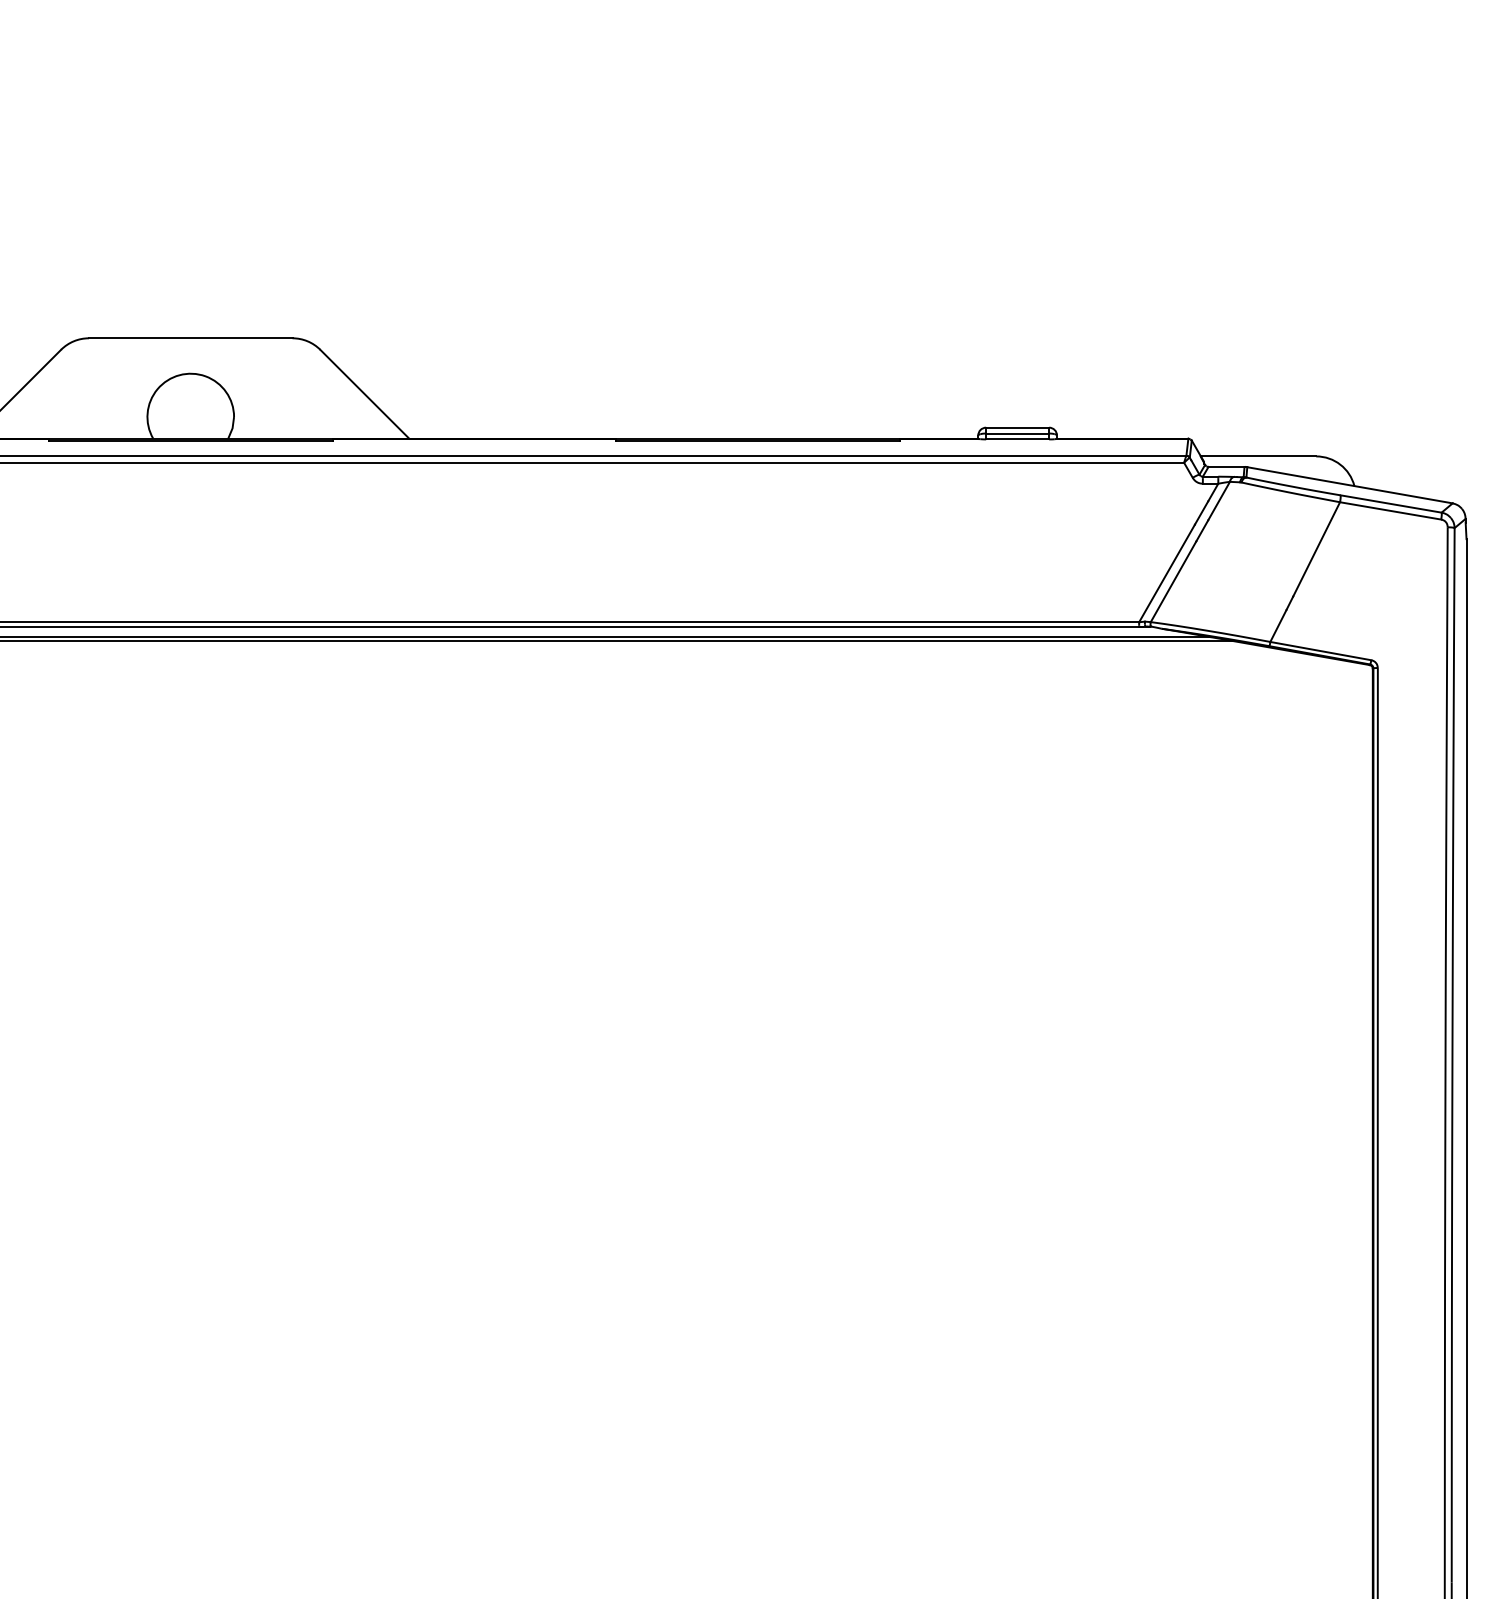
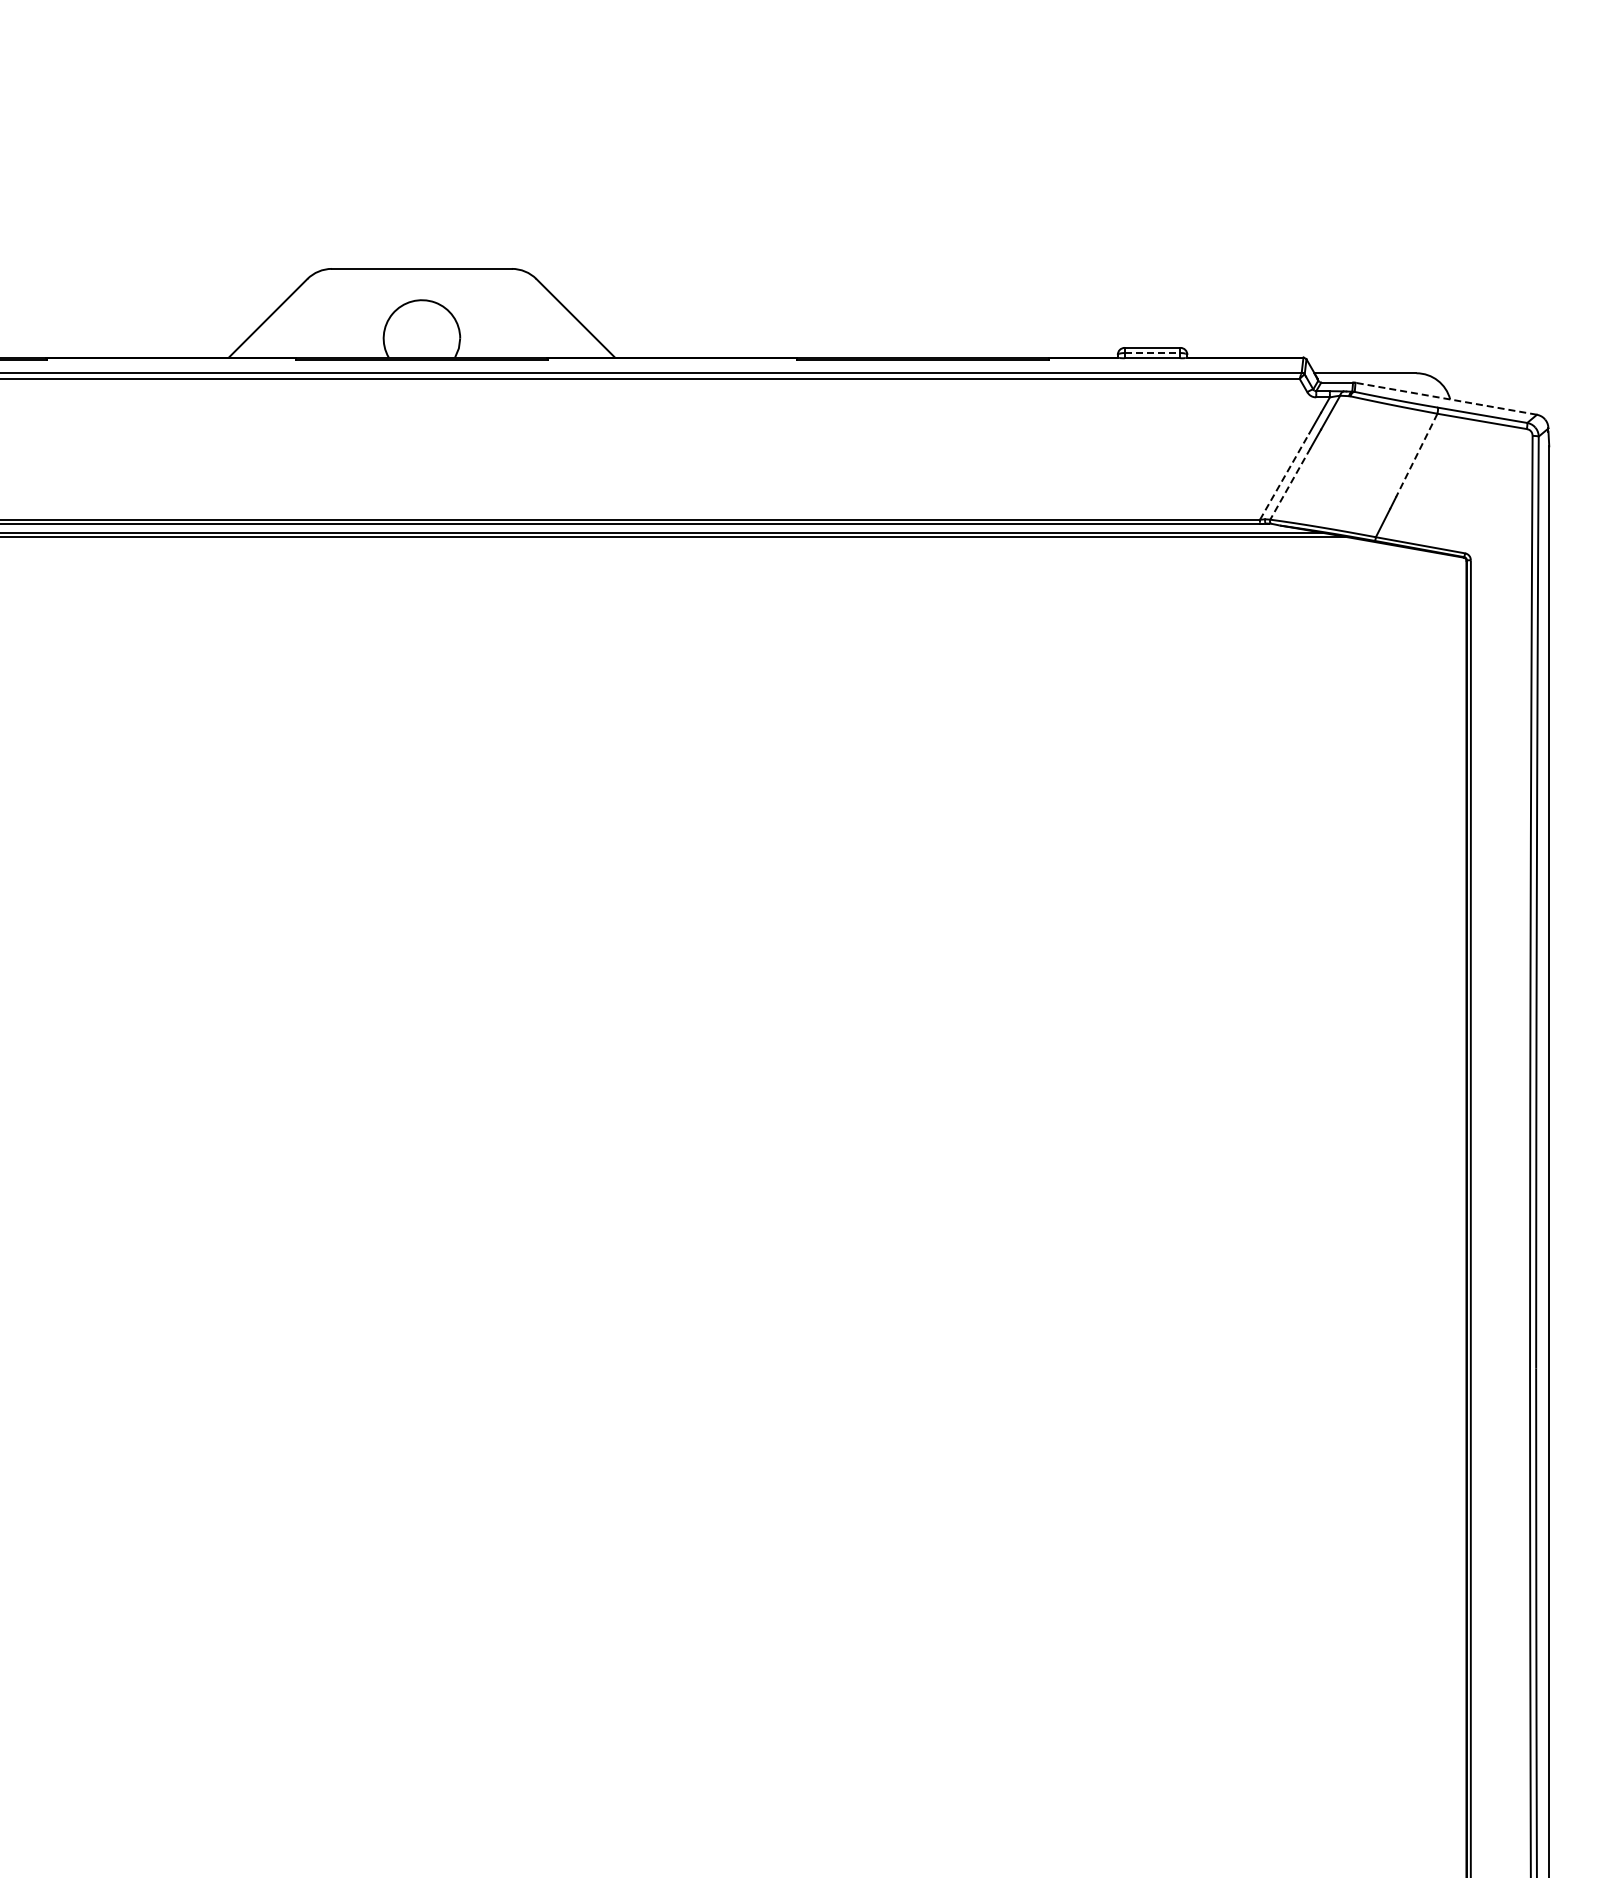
line: (1017, 434) -> (1152, 353), solid -> dashed
line: (1349, 484) -> (1445, 398), solid -> dashed
line: (1316, 549) -> (1416, 455), solid -> dashed
line: (1166, 573) -> (1284, 476), solid -> dashed
line: (1173, 582) -> (1290, 484), solid -> dashed

